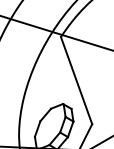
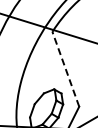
line: (76, 80) -> (65, 69), solid -> dashed

